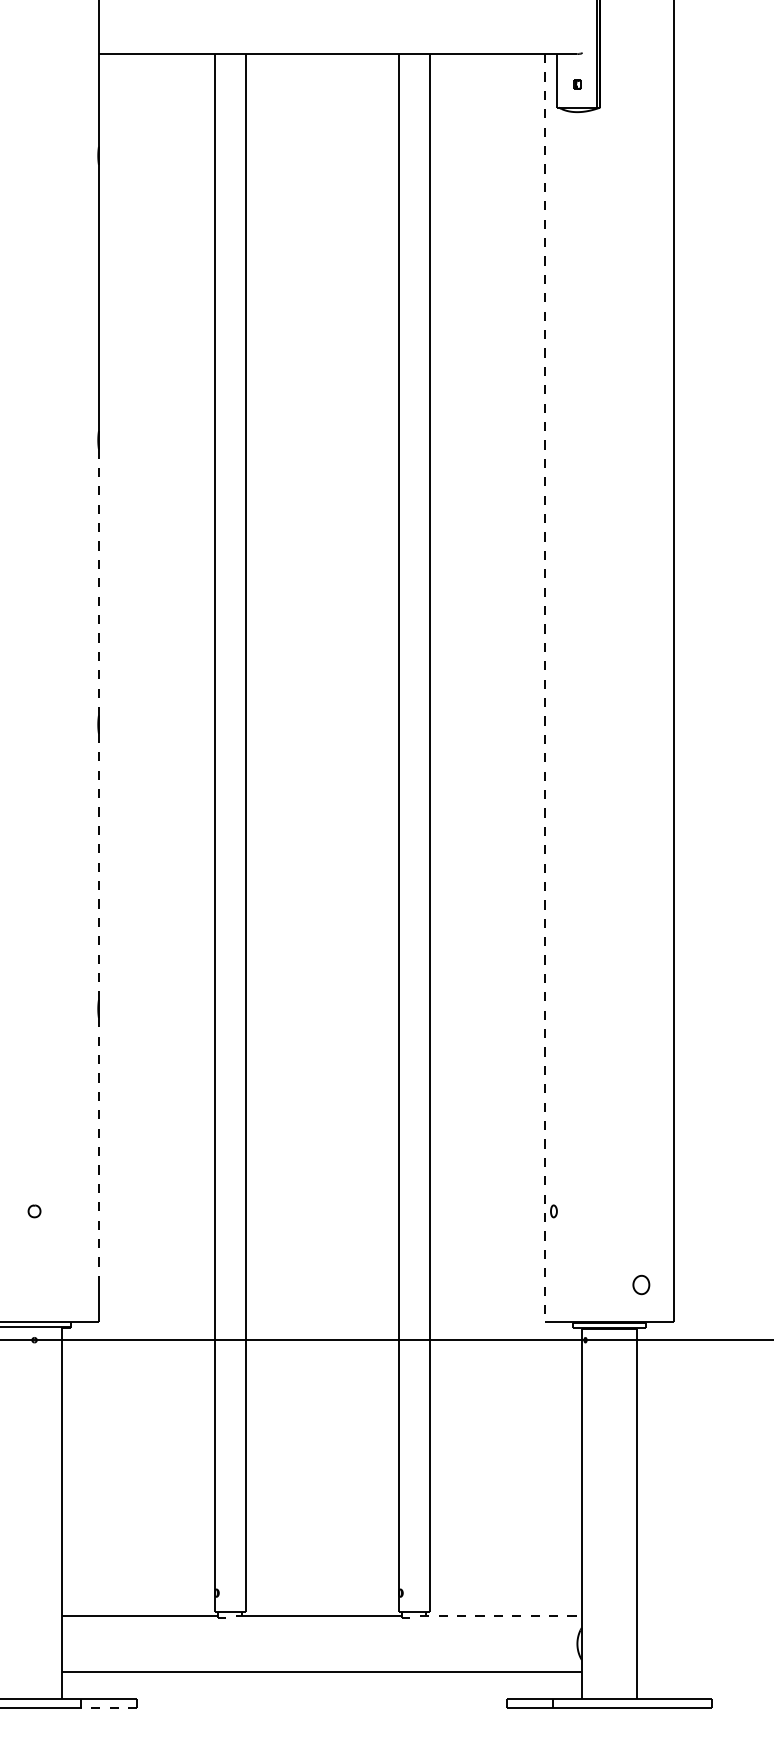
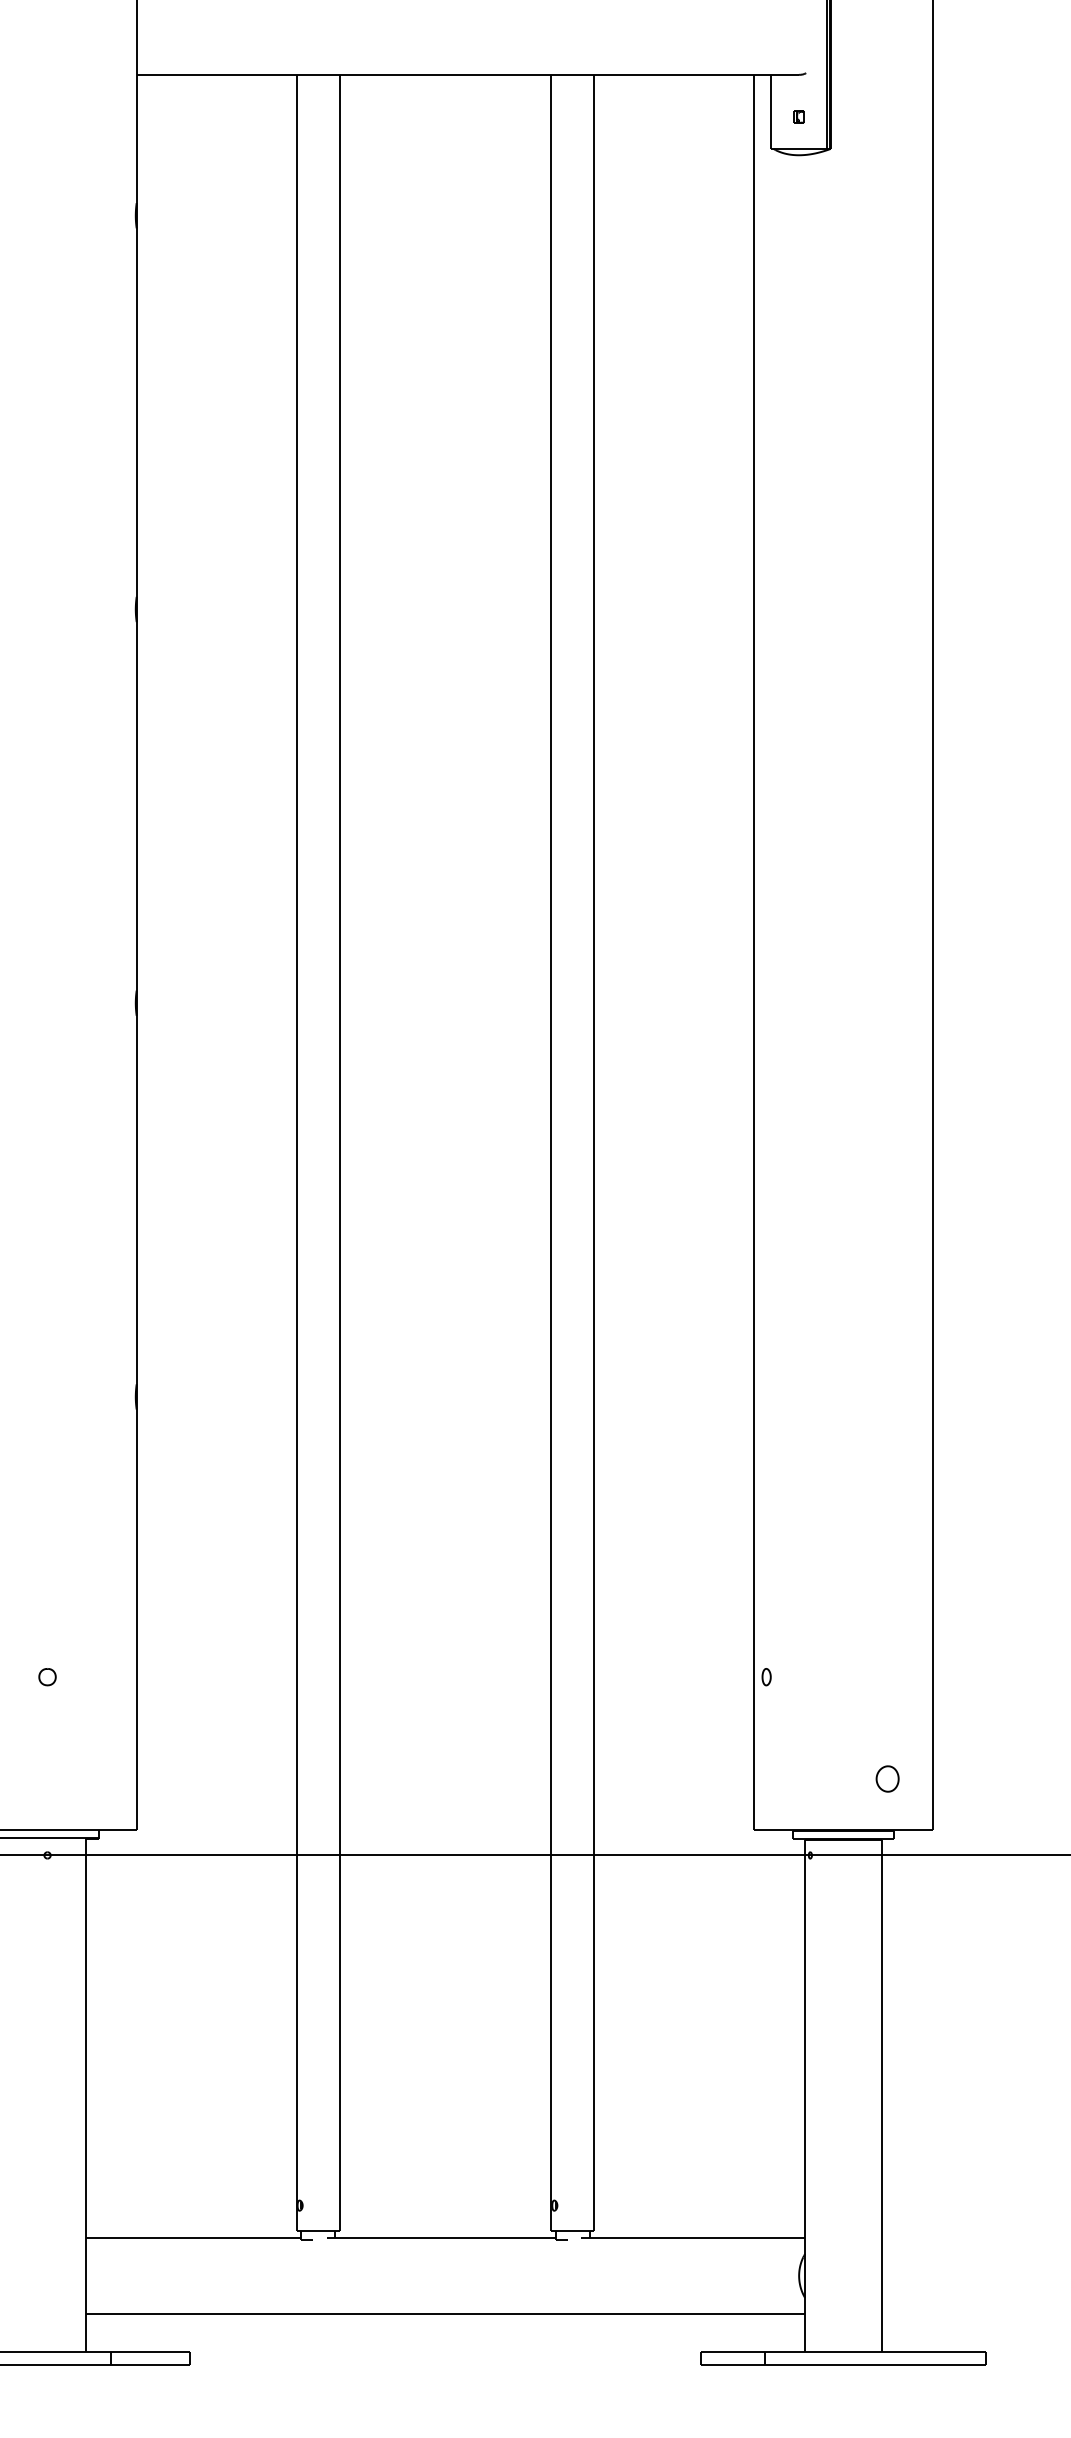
line: (98, 582) -> (136, 806), dashed -> solid
line: (545, 688) -> (754, 952), dashed -> solid
line: (98, 867) -> (136, 1200), dashed -> solid
line: (98, 1147) -> (136, 1588), dashed -> solid
line: (501, 1616) -> (693, 2237), dashed -> solid
line: (108, 1707) -> (149, 2364), dashed -> solid

